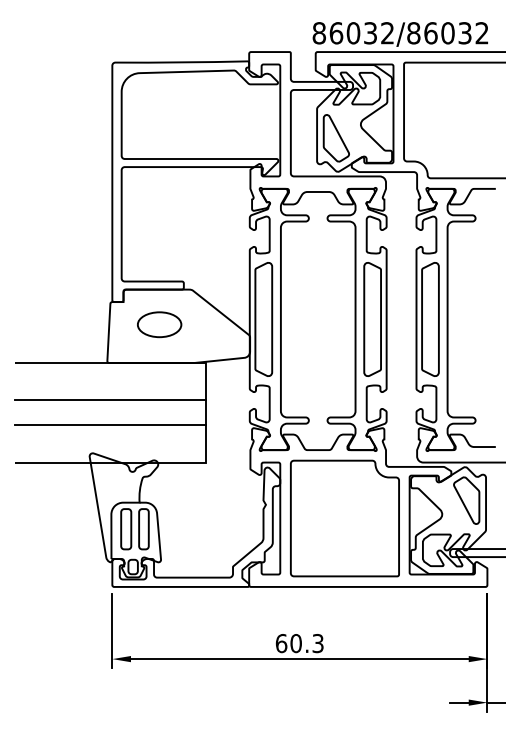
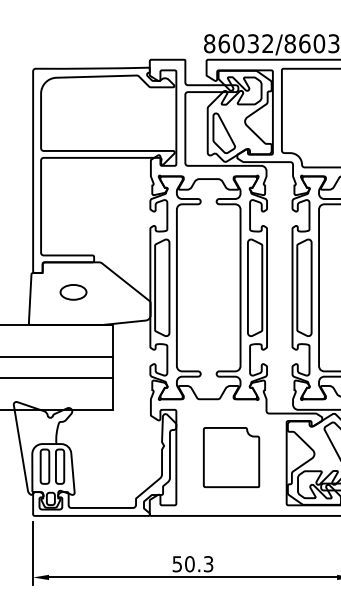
part: (159, 324) -> (73, 292), size x0.7
part: (344, 518) -> (231, 457), size x0.6
text: (281, 643) -> (177, 564), 60.3 -> 50.3

